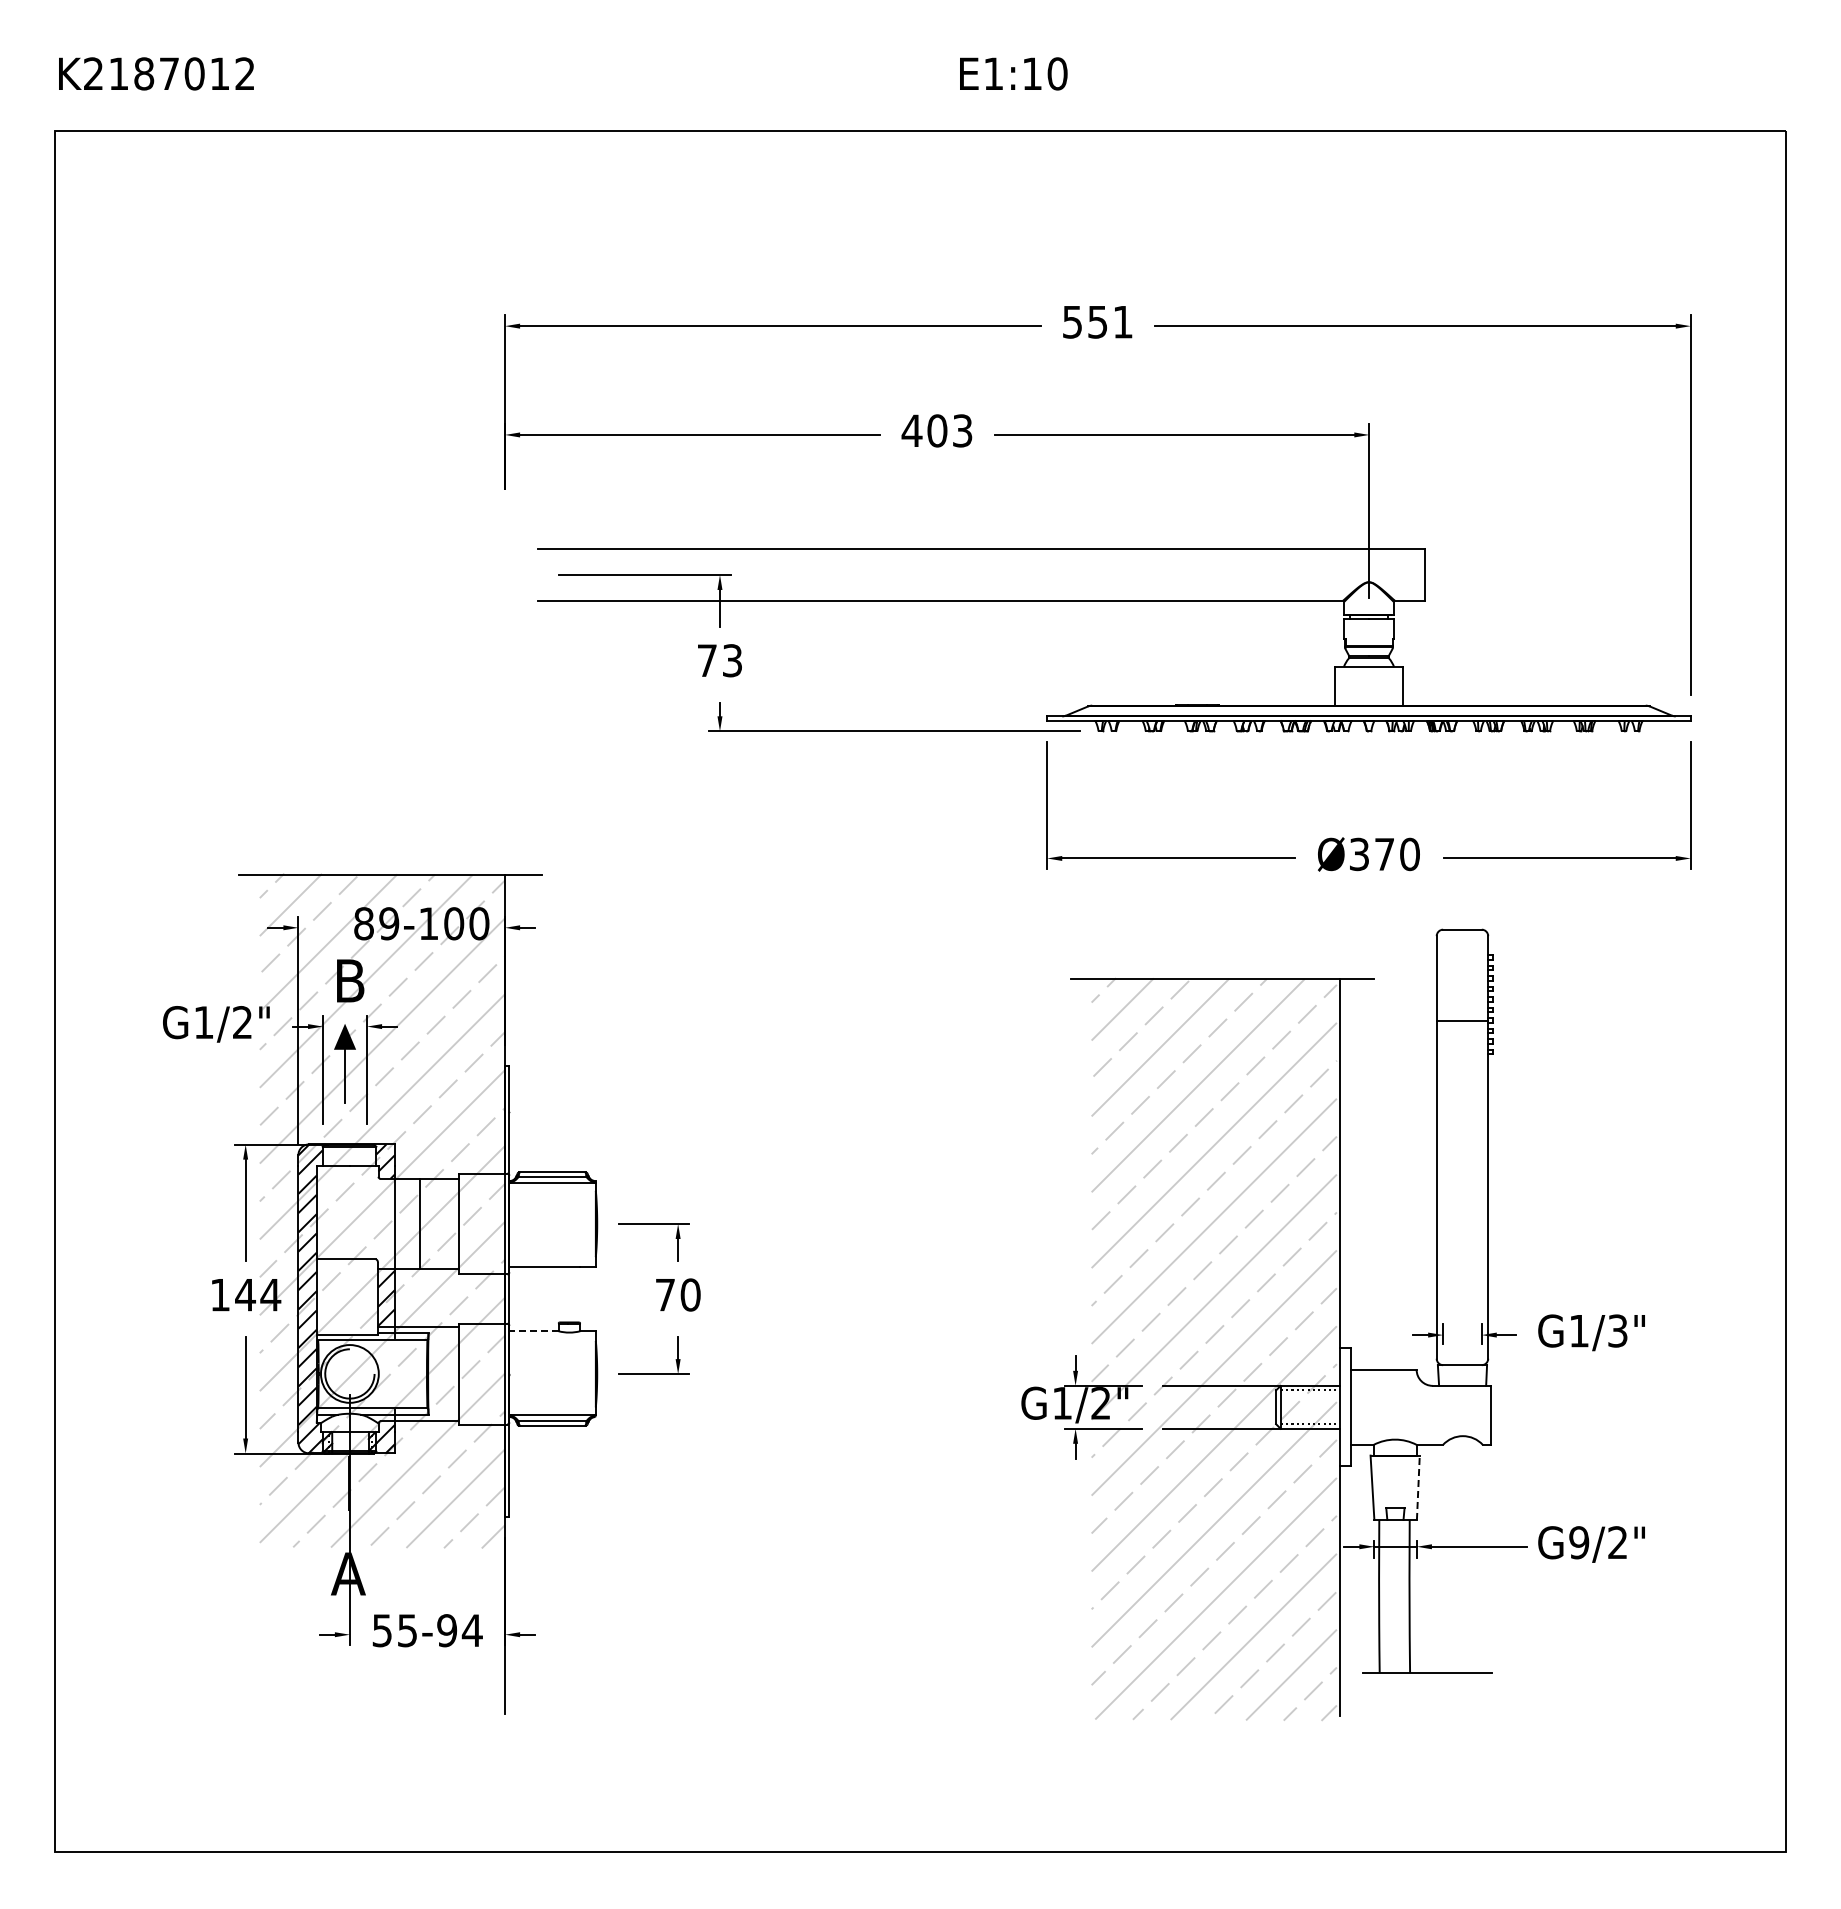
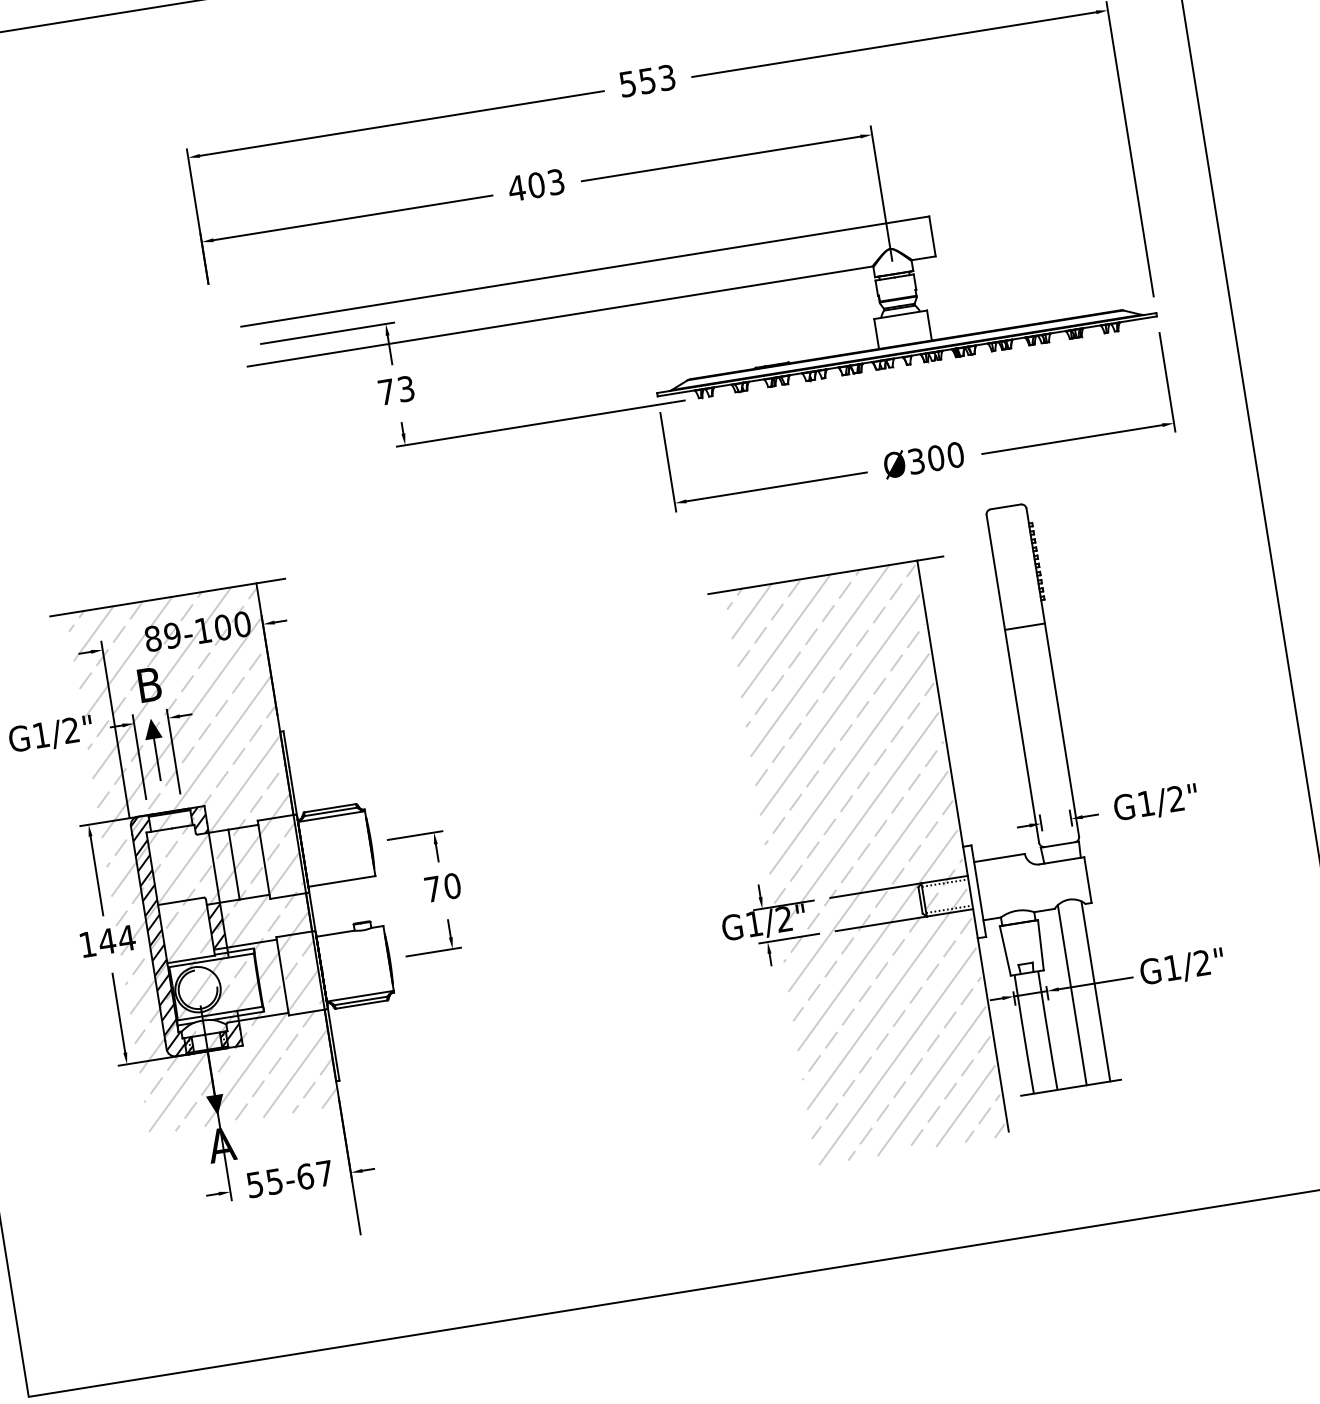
text: (1122, 321) -> (666, 77), 551 -> 553
text: (1384, 854) -> (935, 458), Ø370 -> Ø300
line: (1462, 1021) -> (1025, 626), moved
text: (1617, 1330) -> (1175, 798), G1/3" -> G1/2"
line: (533, 1331) -> (335, 933), dashed -> solid
line: (1418, 1487) -> (1040, 945), dashed -> solid
fill: (349, 1522) -> (216, 1104), added
text: (1579, 1542) -> (1172, 967), G9/2" -> G1/2"
line: (1447, 1556) -> (1072, 994), added
line: (1478, 1556) -> (1096, 991), added
text: (459, 1630) -> (314, 1175), 55-94 -> 55-67

